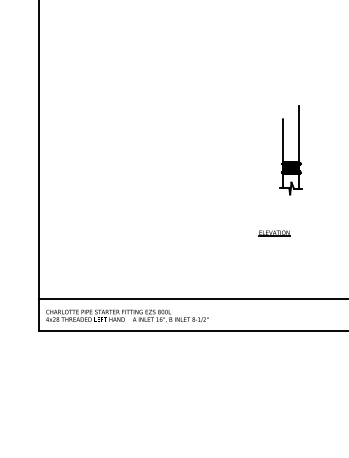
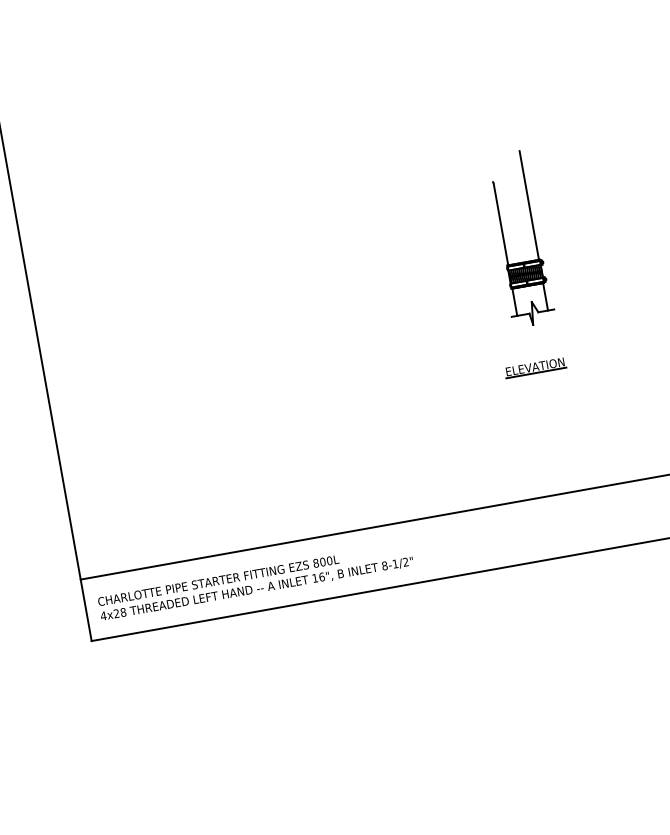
part: (283, 150) -> (505, 242), moved
part: (274, 233) -> (535, 368), moved

